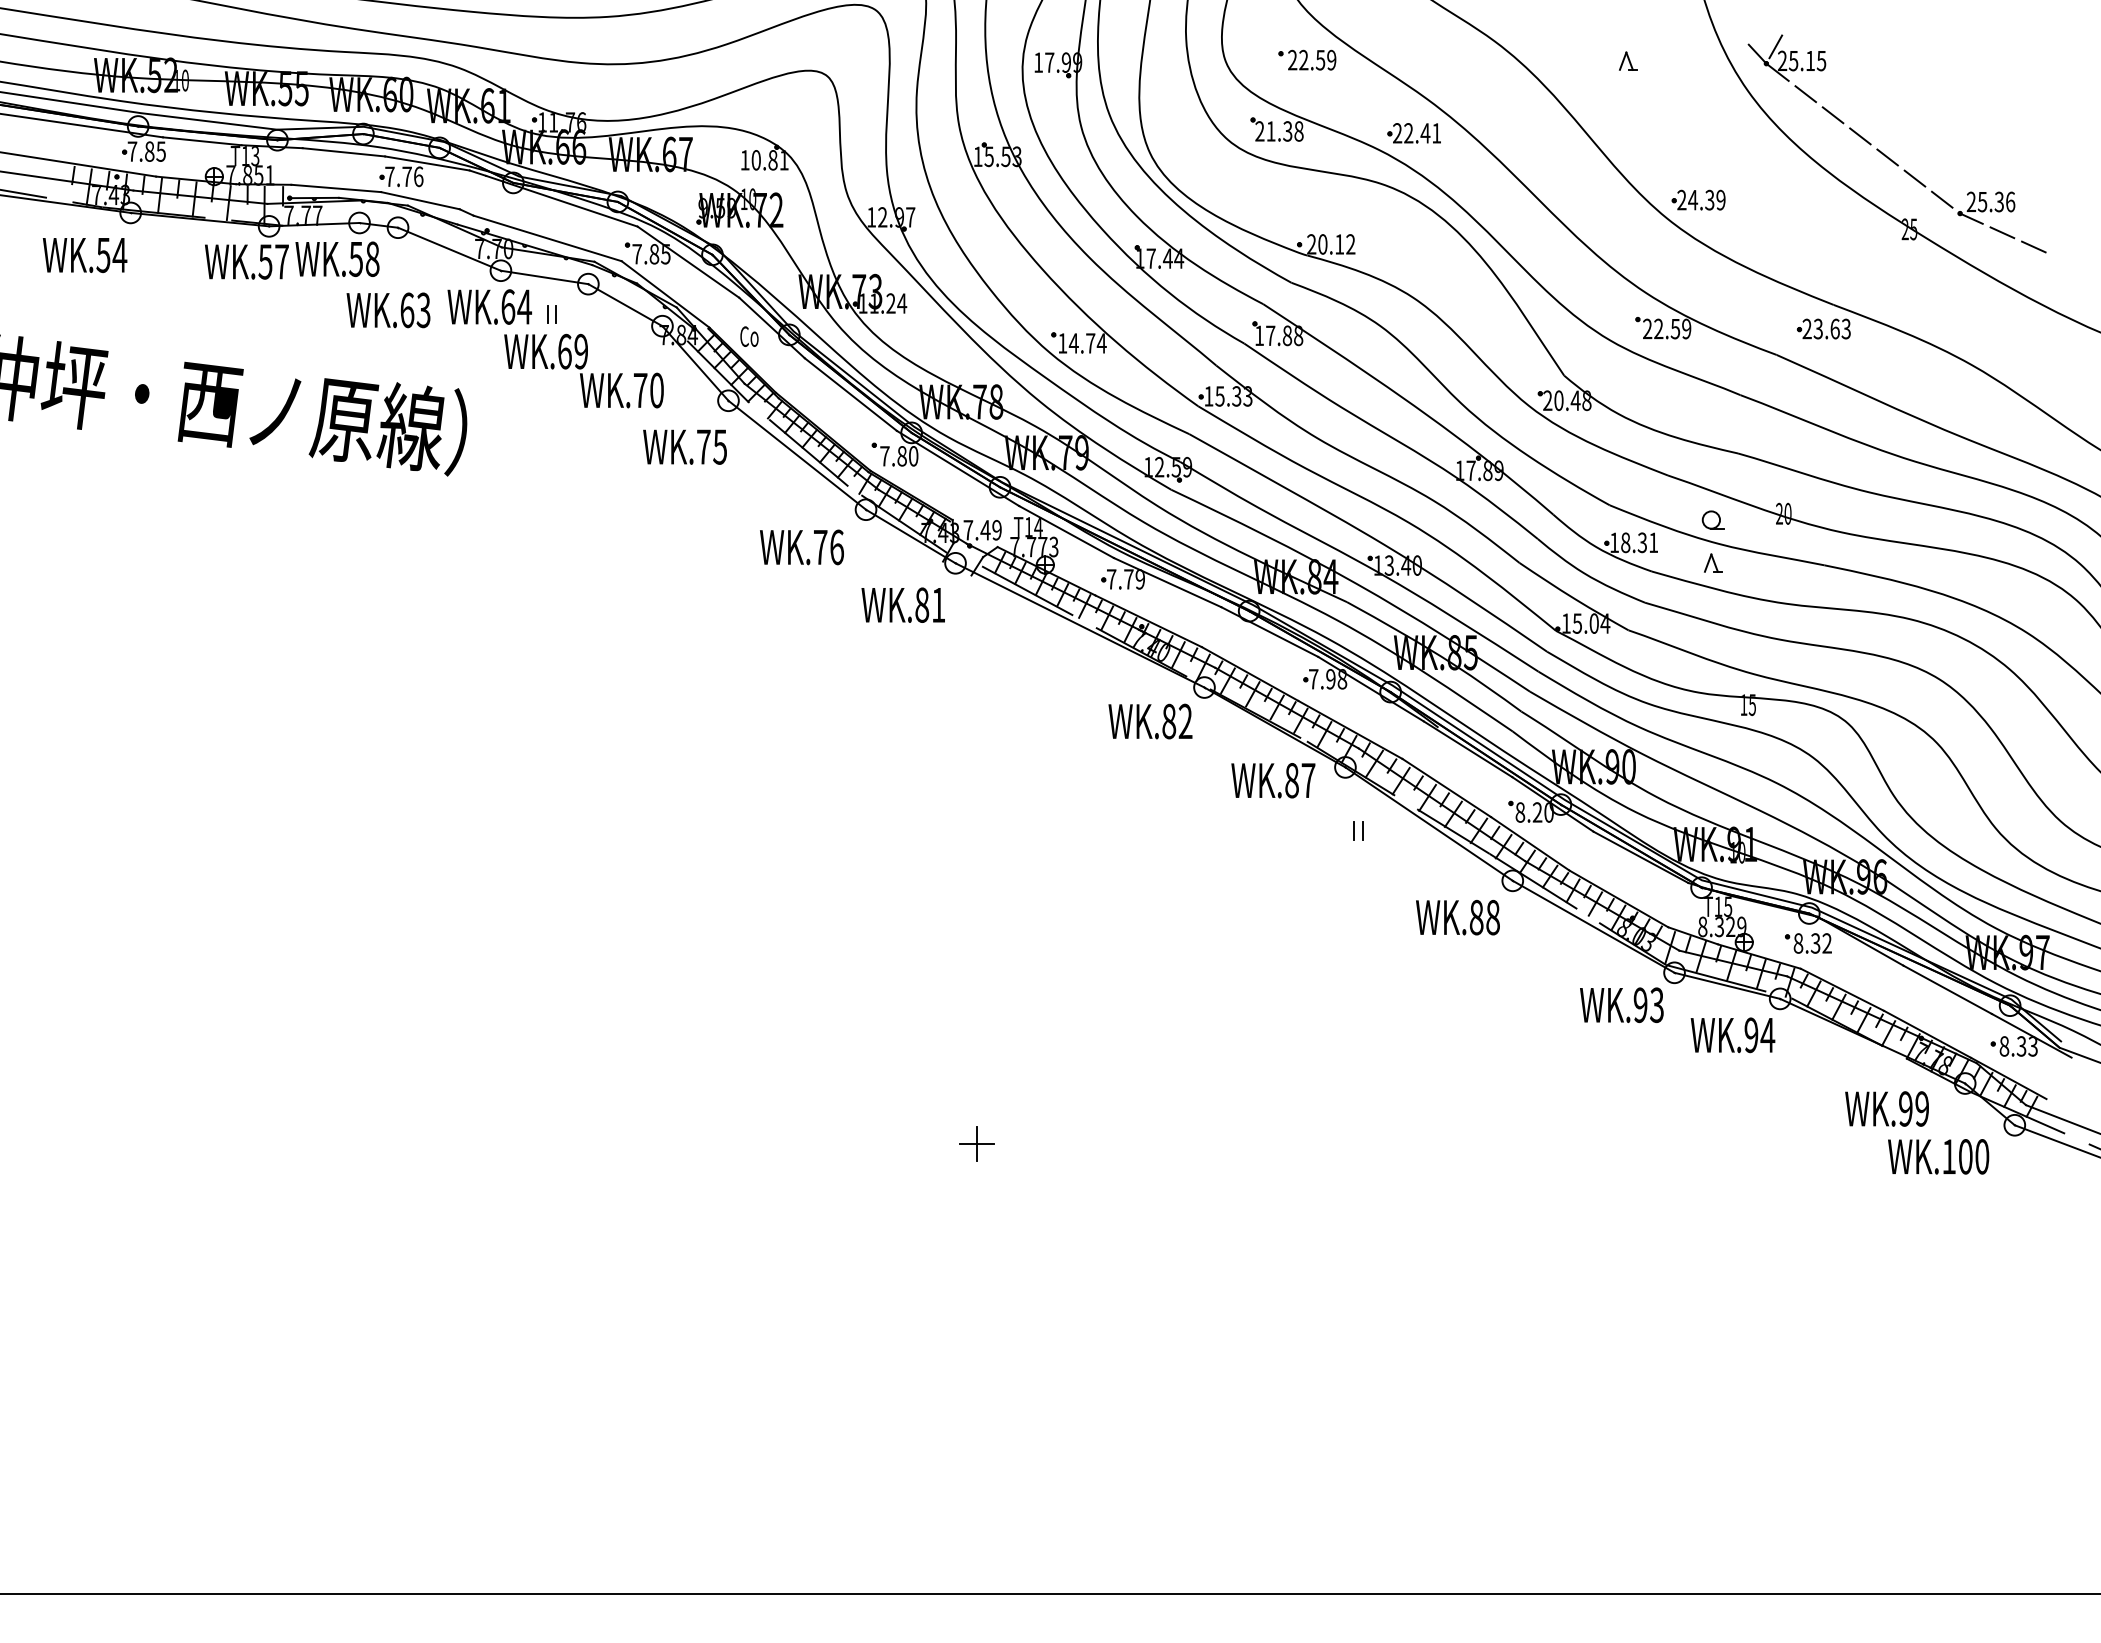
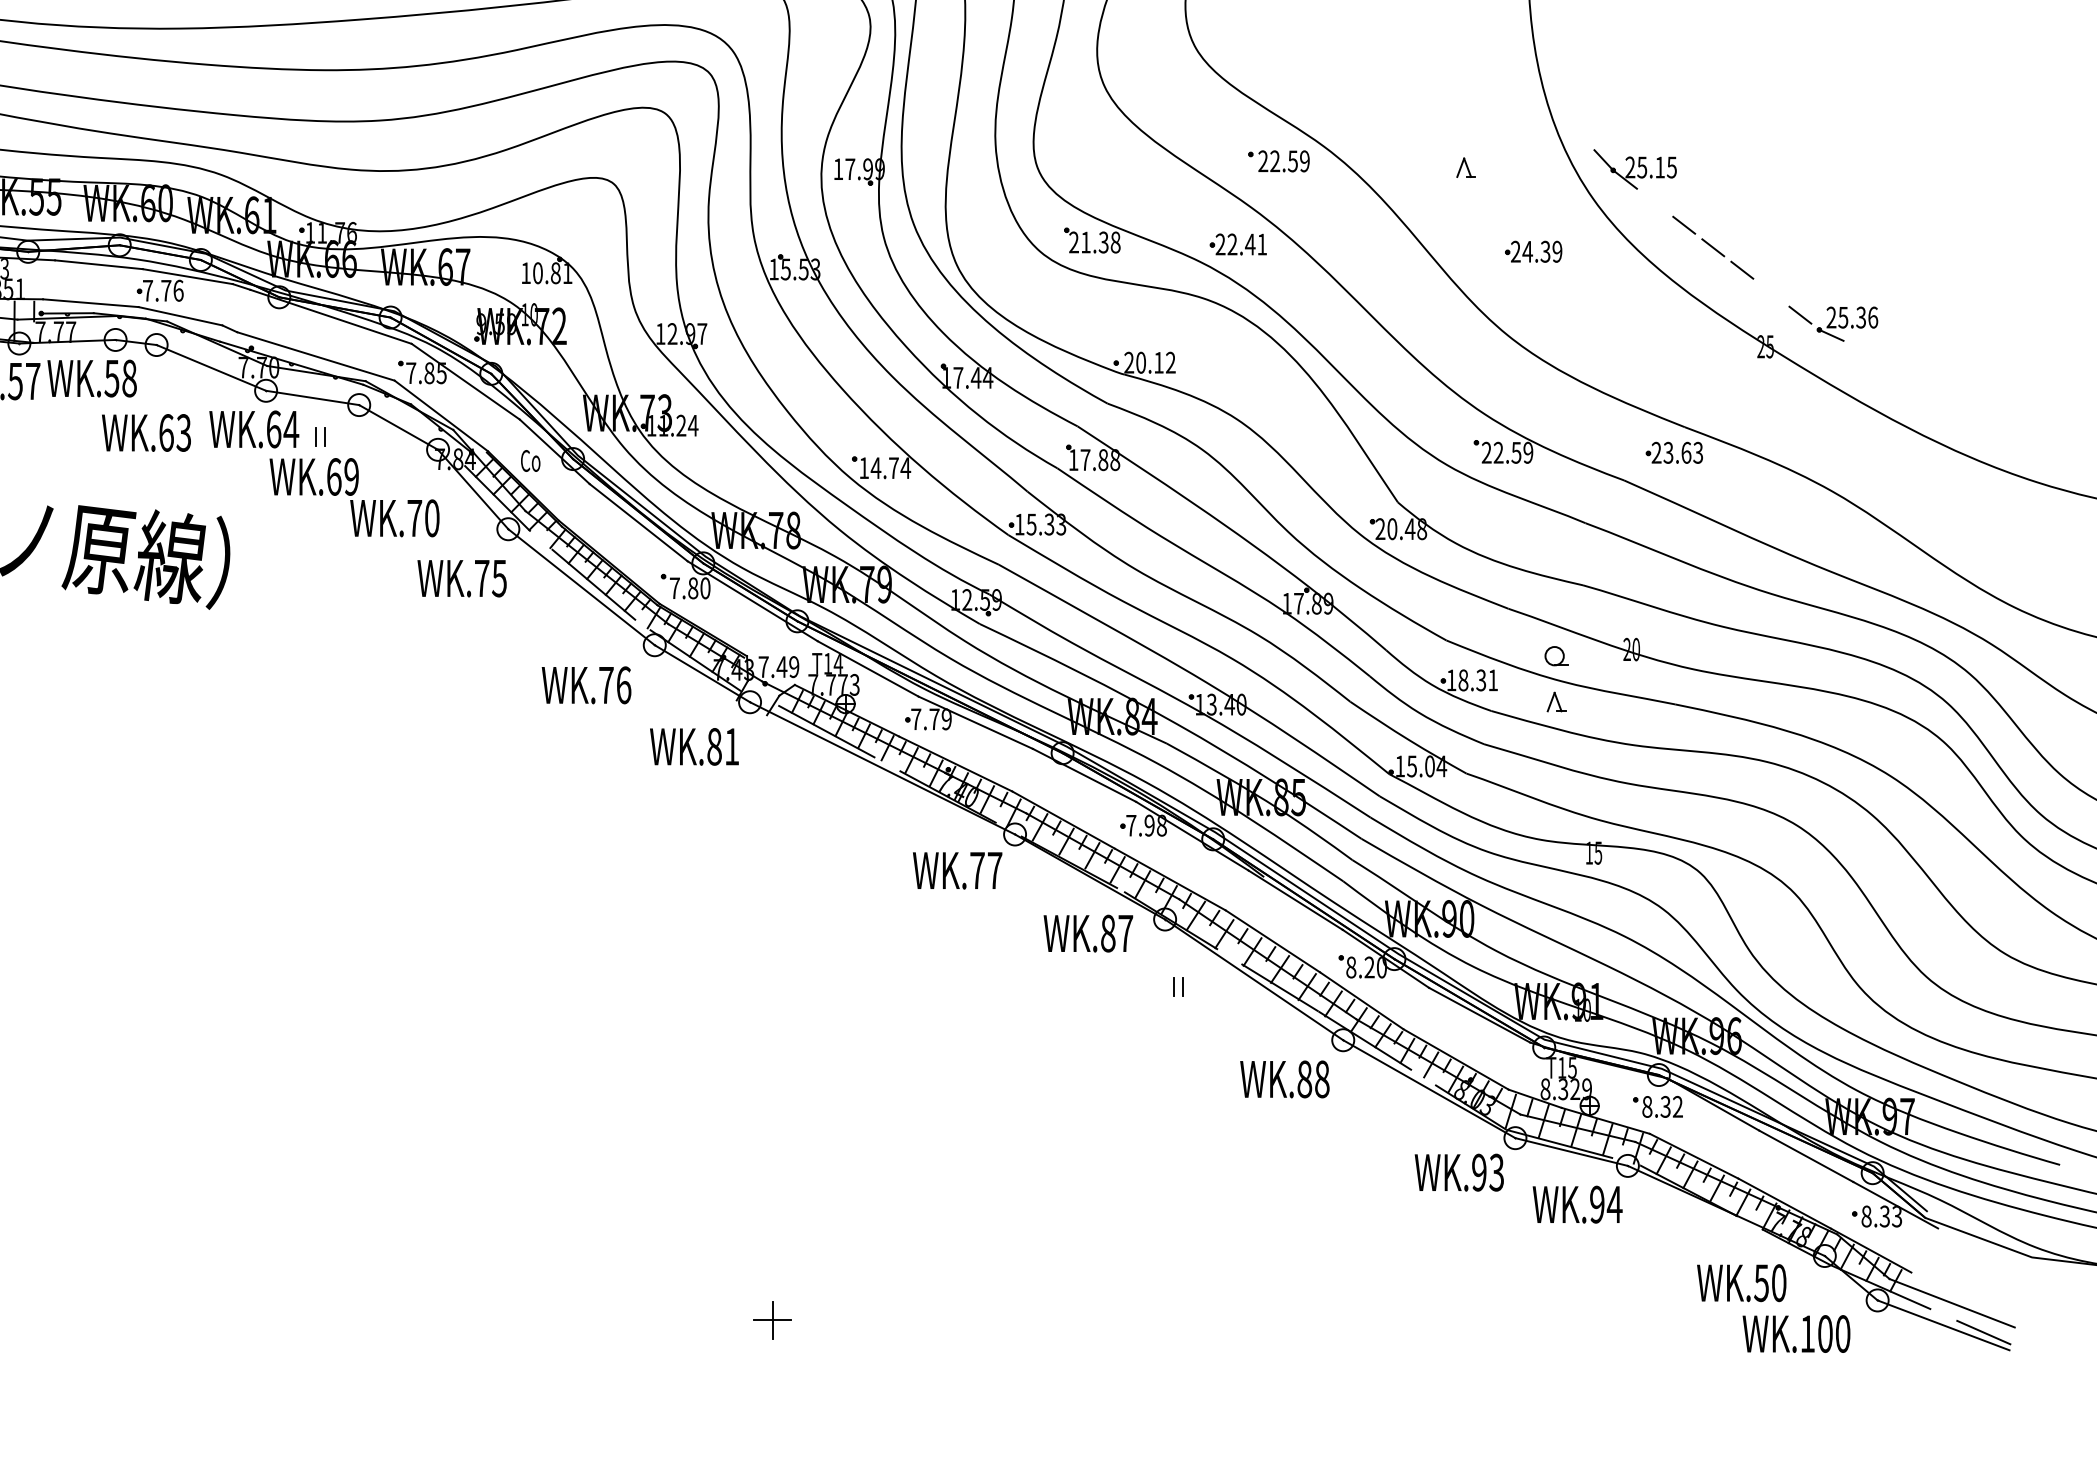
line: (1775, 46) -> (1622, 152), removed
part: (1307, 59) -> (1279, 160), moved
line: (1805, 94) -> (1654, 203), removed
line: (1914, 178) -> (1770, 292), removed
part: (1698, 199) -> (1533, 251), moved
line: (2002, 232) -> (1864, 350), removed
line: (2033, 246) -> (1897, 364), removed
text: (1177, 721) -> (986, 870), WK.82 -> WK.77
text: (1913, 1108) -> (1769, 1282), WK.99 -> WK.50

